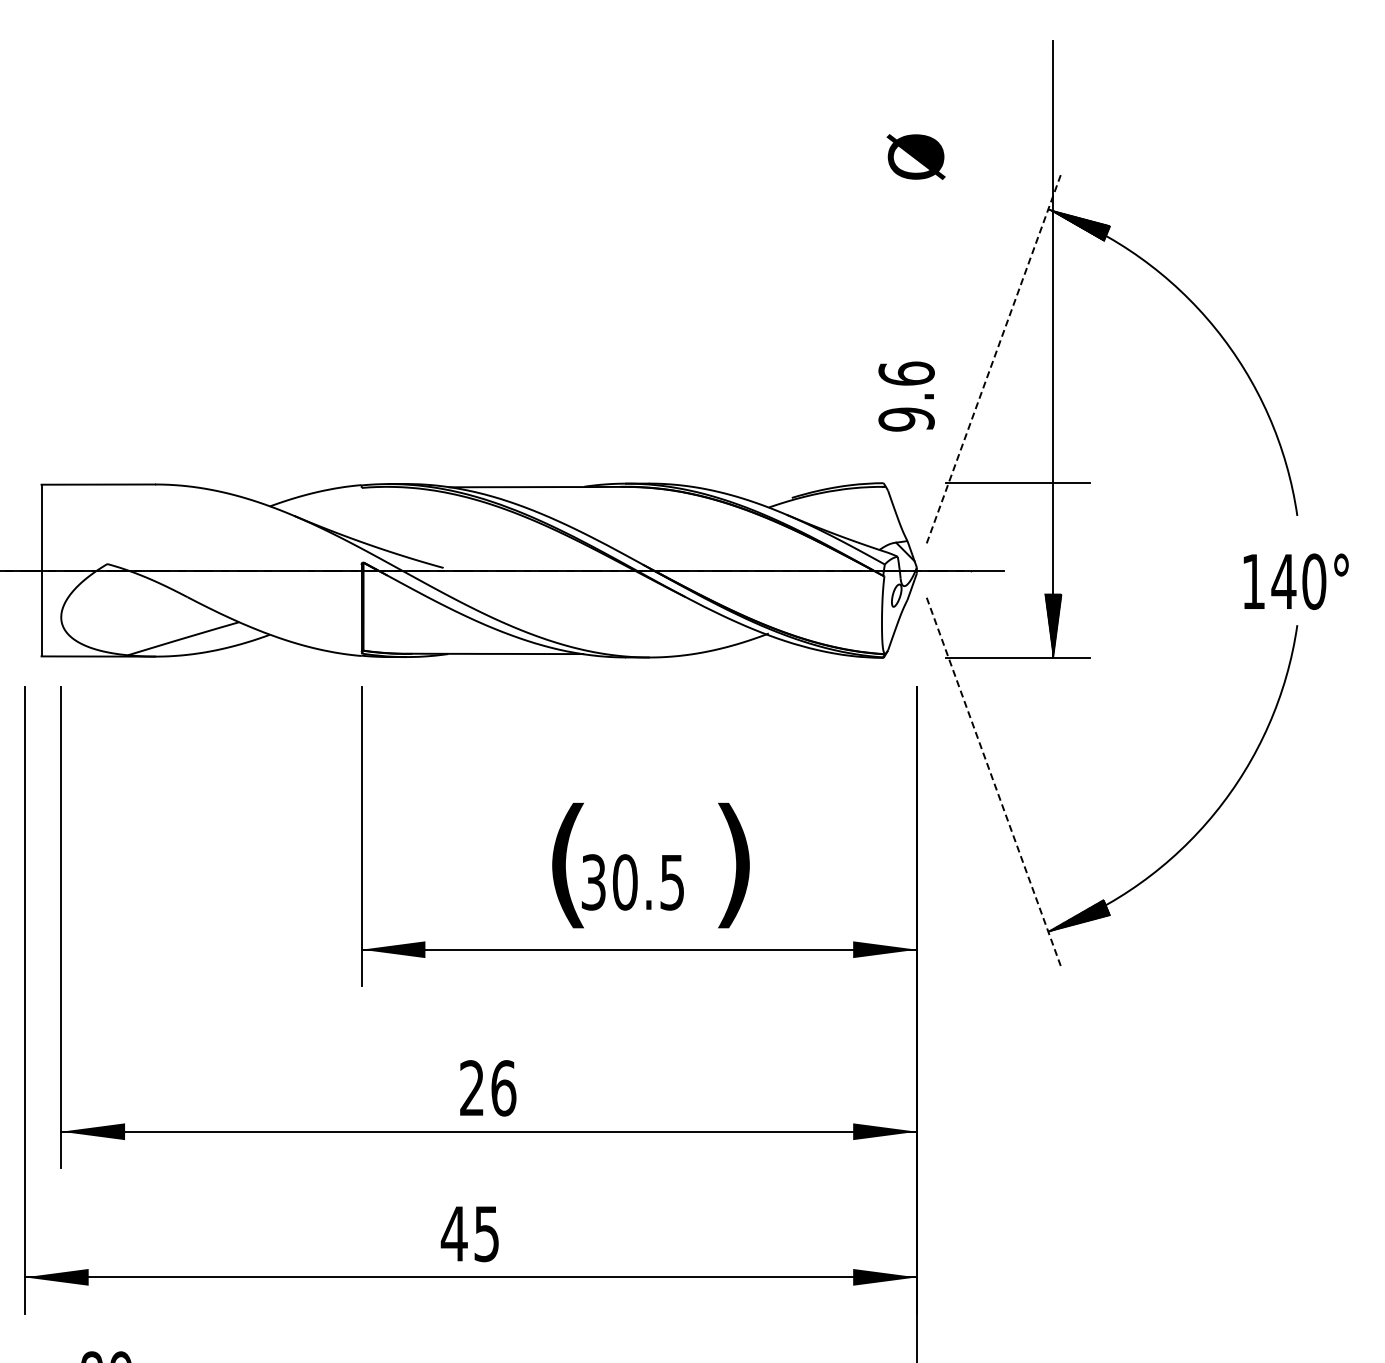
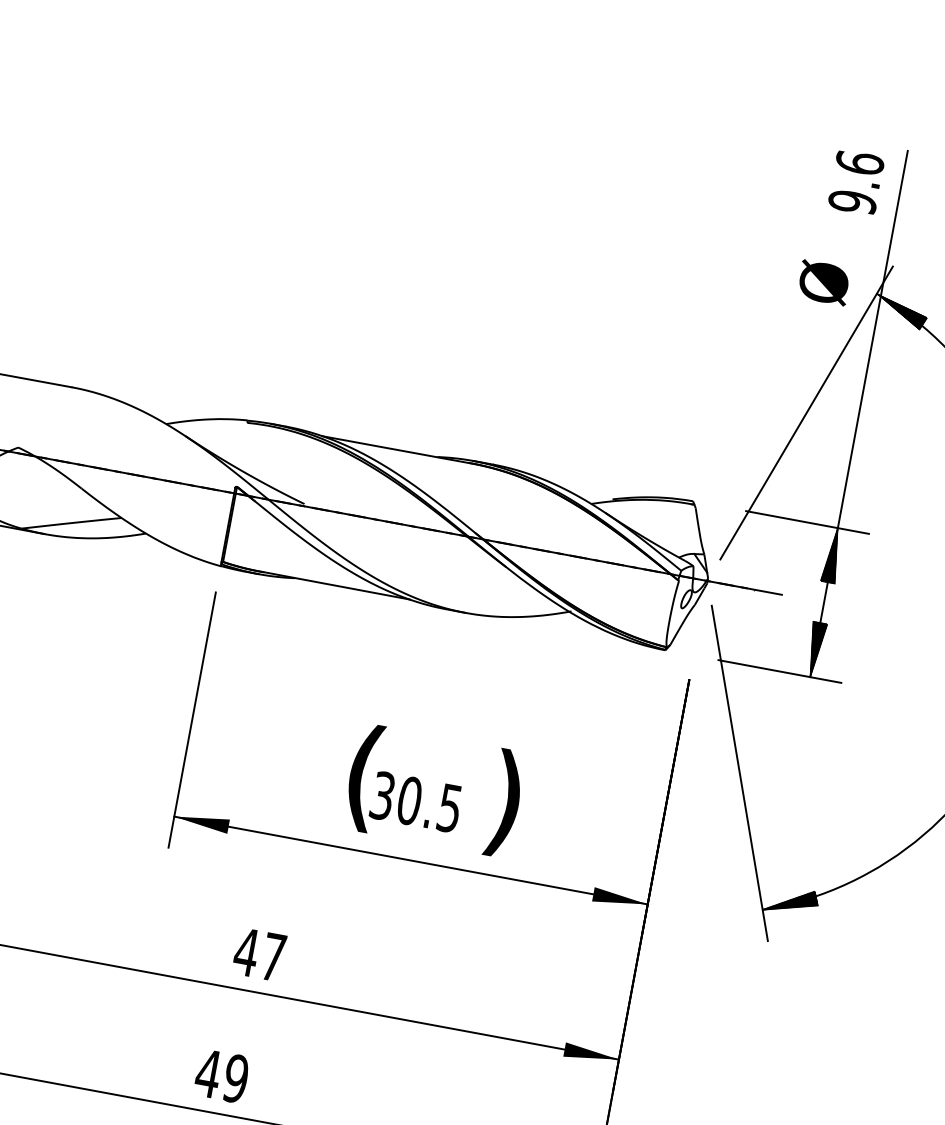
text: (915, 156) -> (823, 282), moved
line: (993, 359) -> (806, 413), dashed -> solid
text: (906, 396) -> (856, 182), moved
hatch: (1053, 514) -> (833, 554), added
line: (993, 781) -> (739, 773), dashed -> solid
text: (487, 1088) -> (259, 954), 26 -> 47
text: (486, 1233) -> (235, 1078), 45 -> 49

